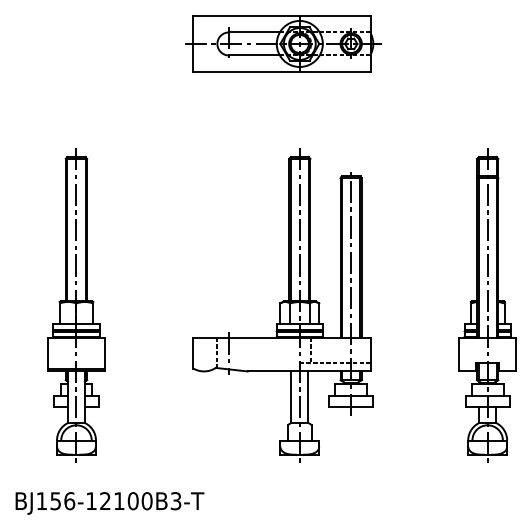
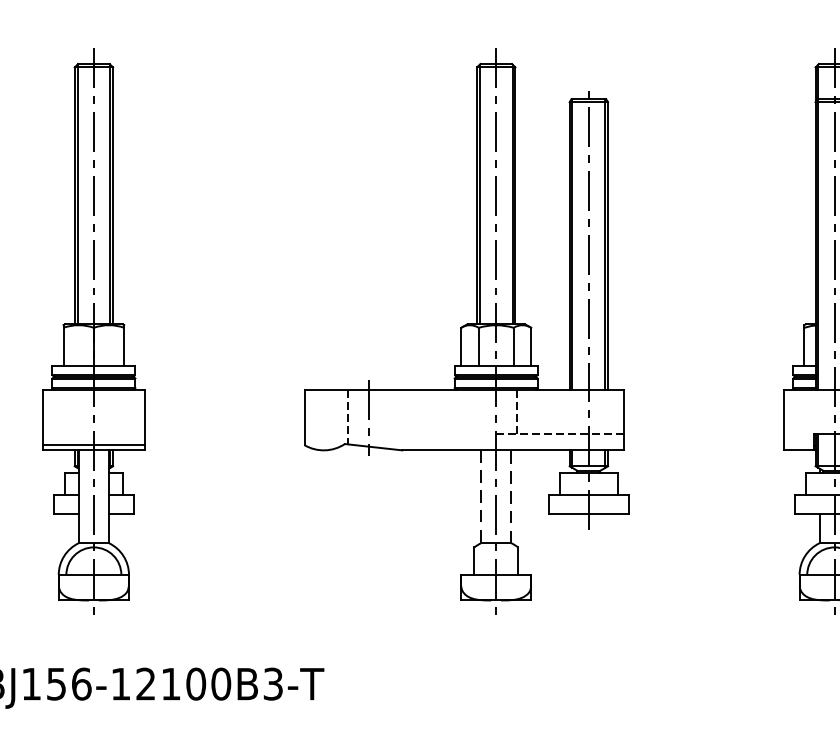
line: (291, 397) -> (481, 497), solid -> dashed
line: (308, 397) -> (511, 497), solid -> dashed

